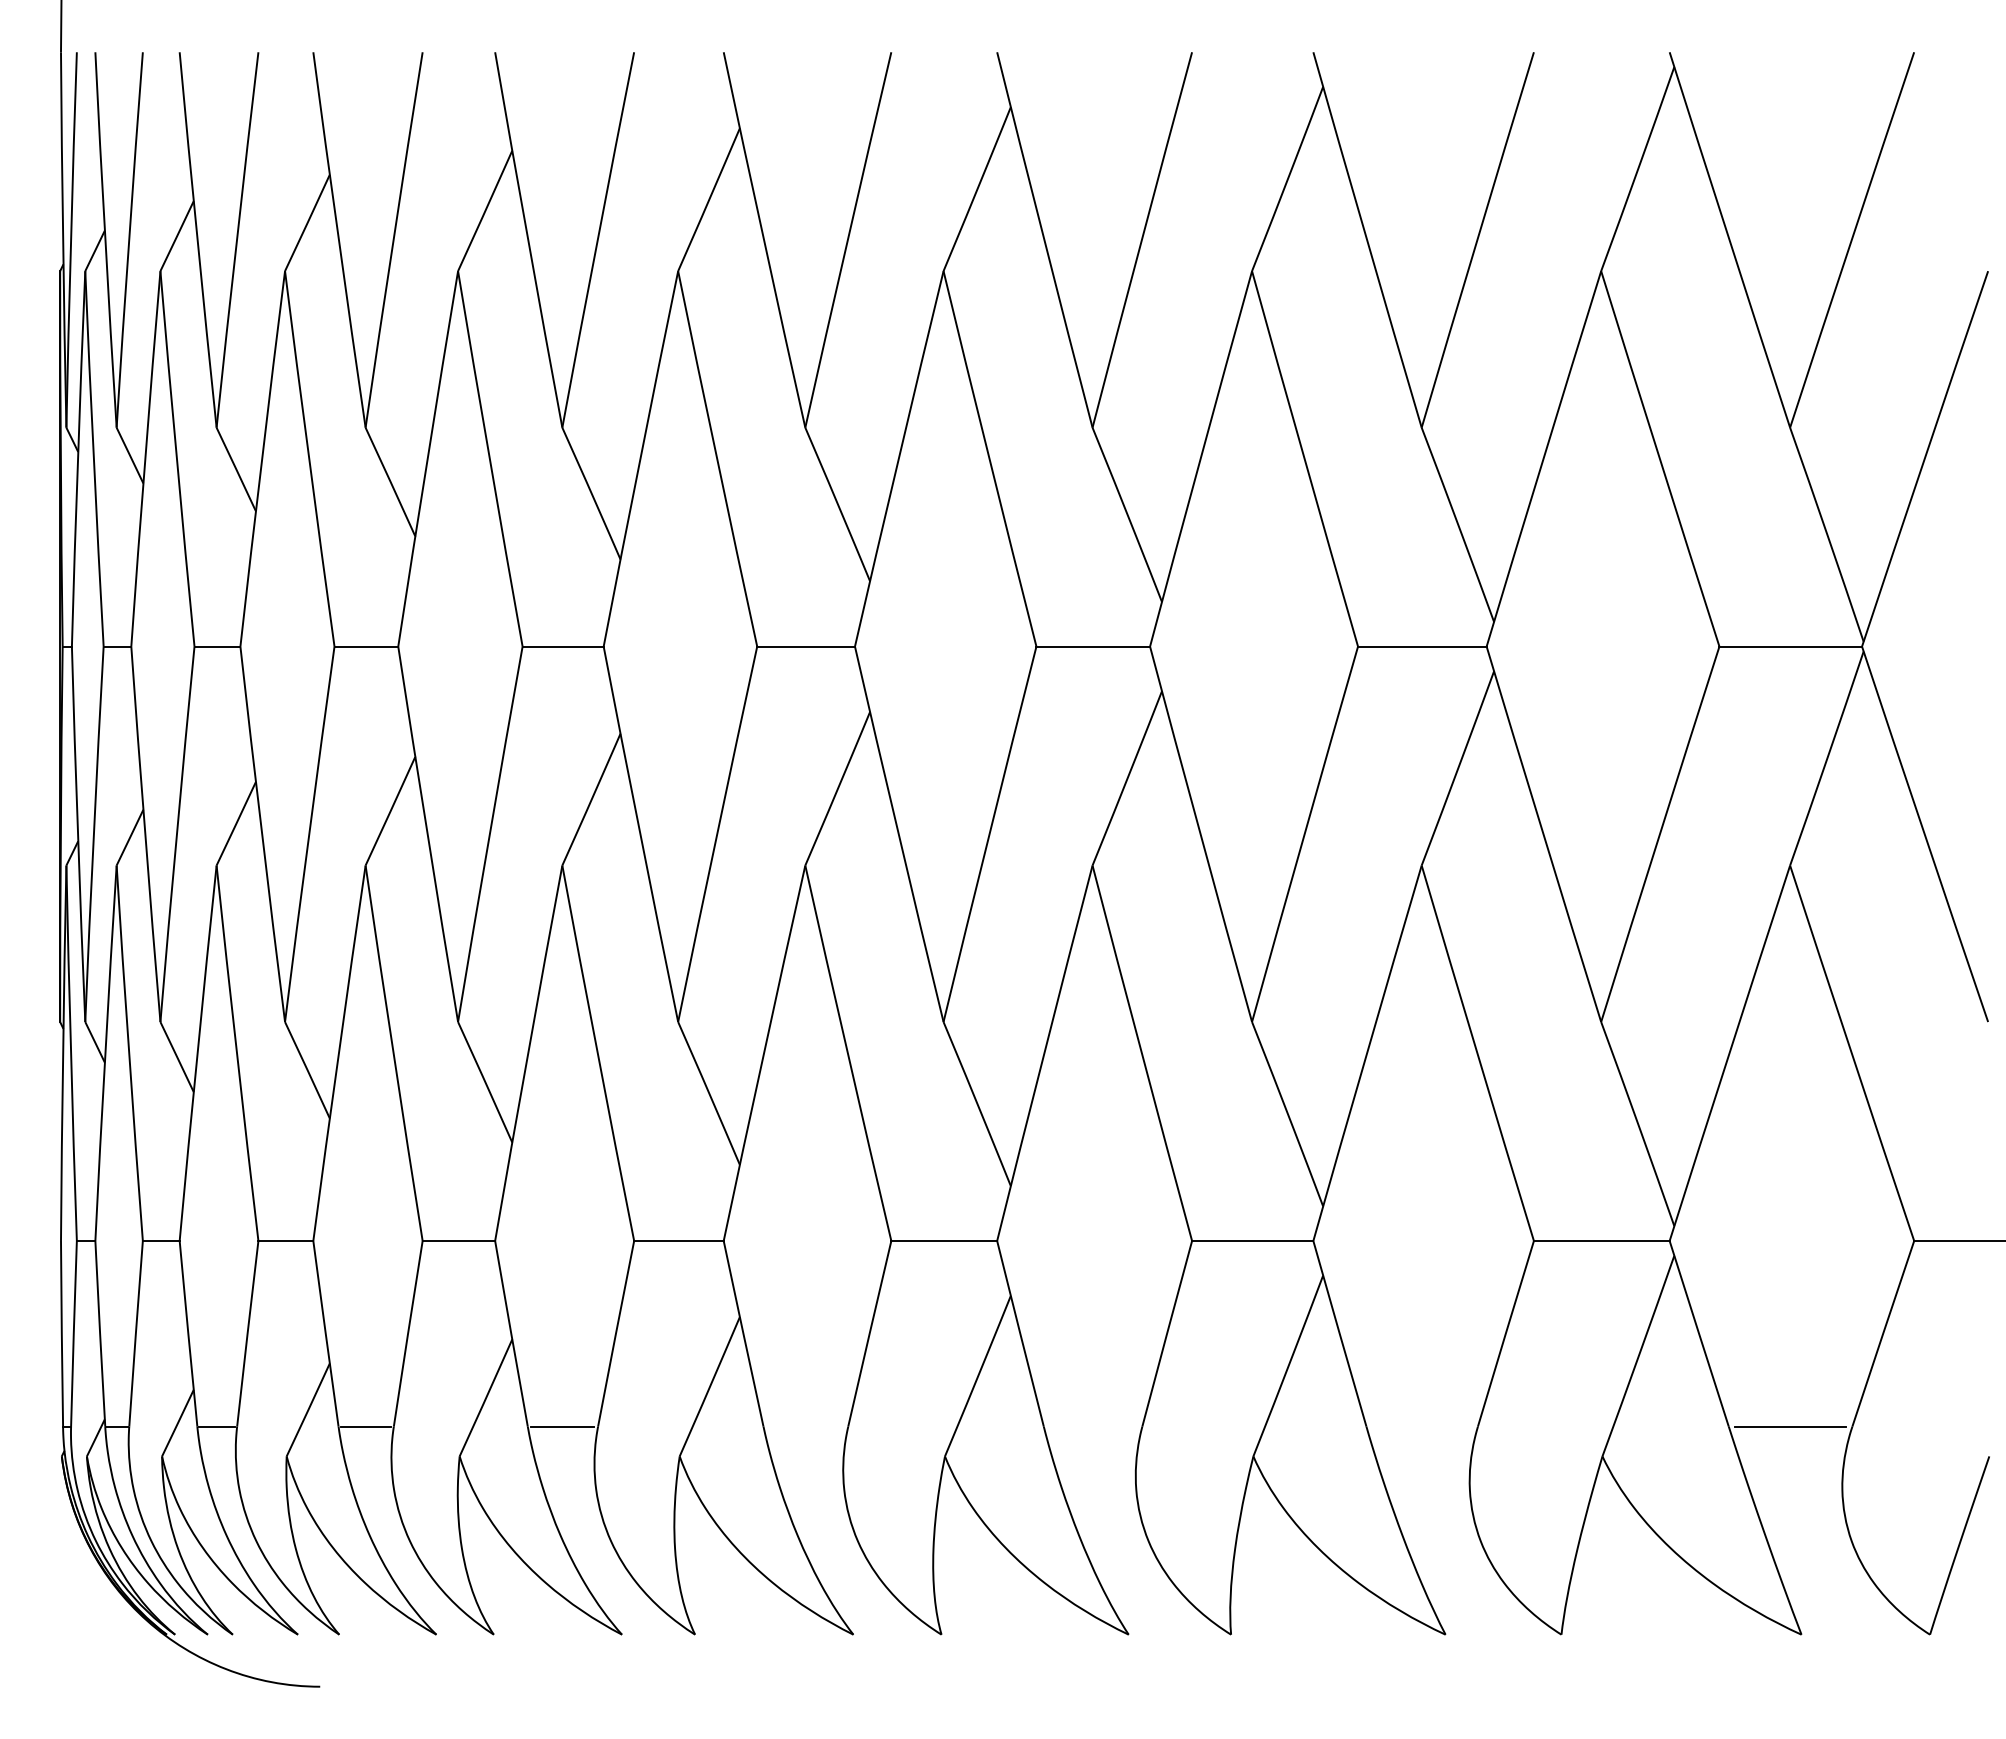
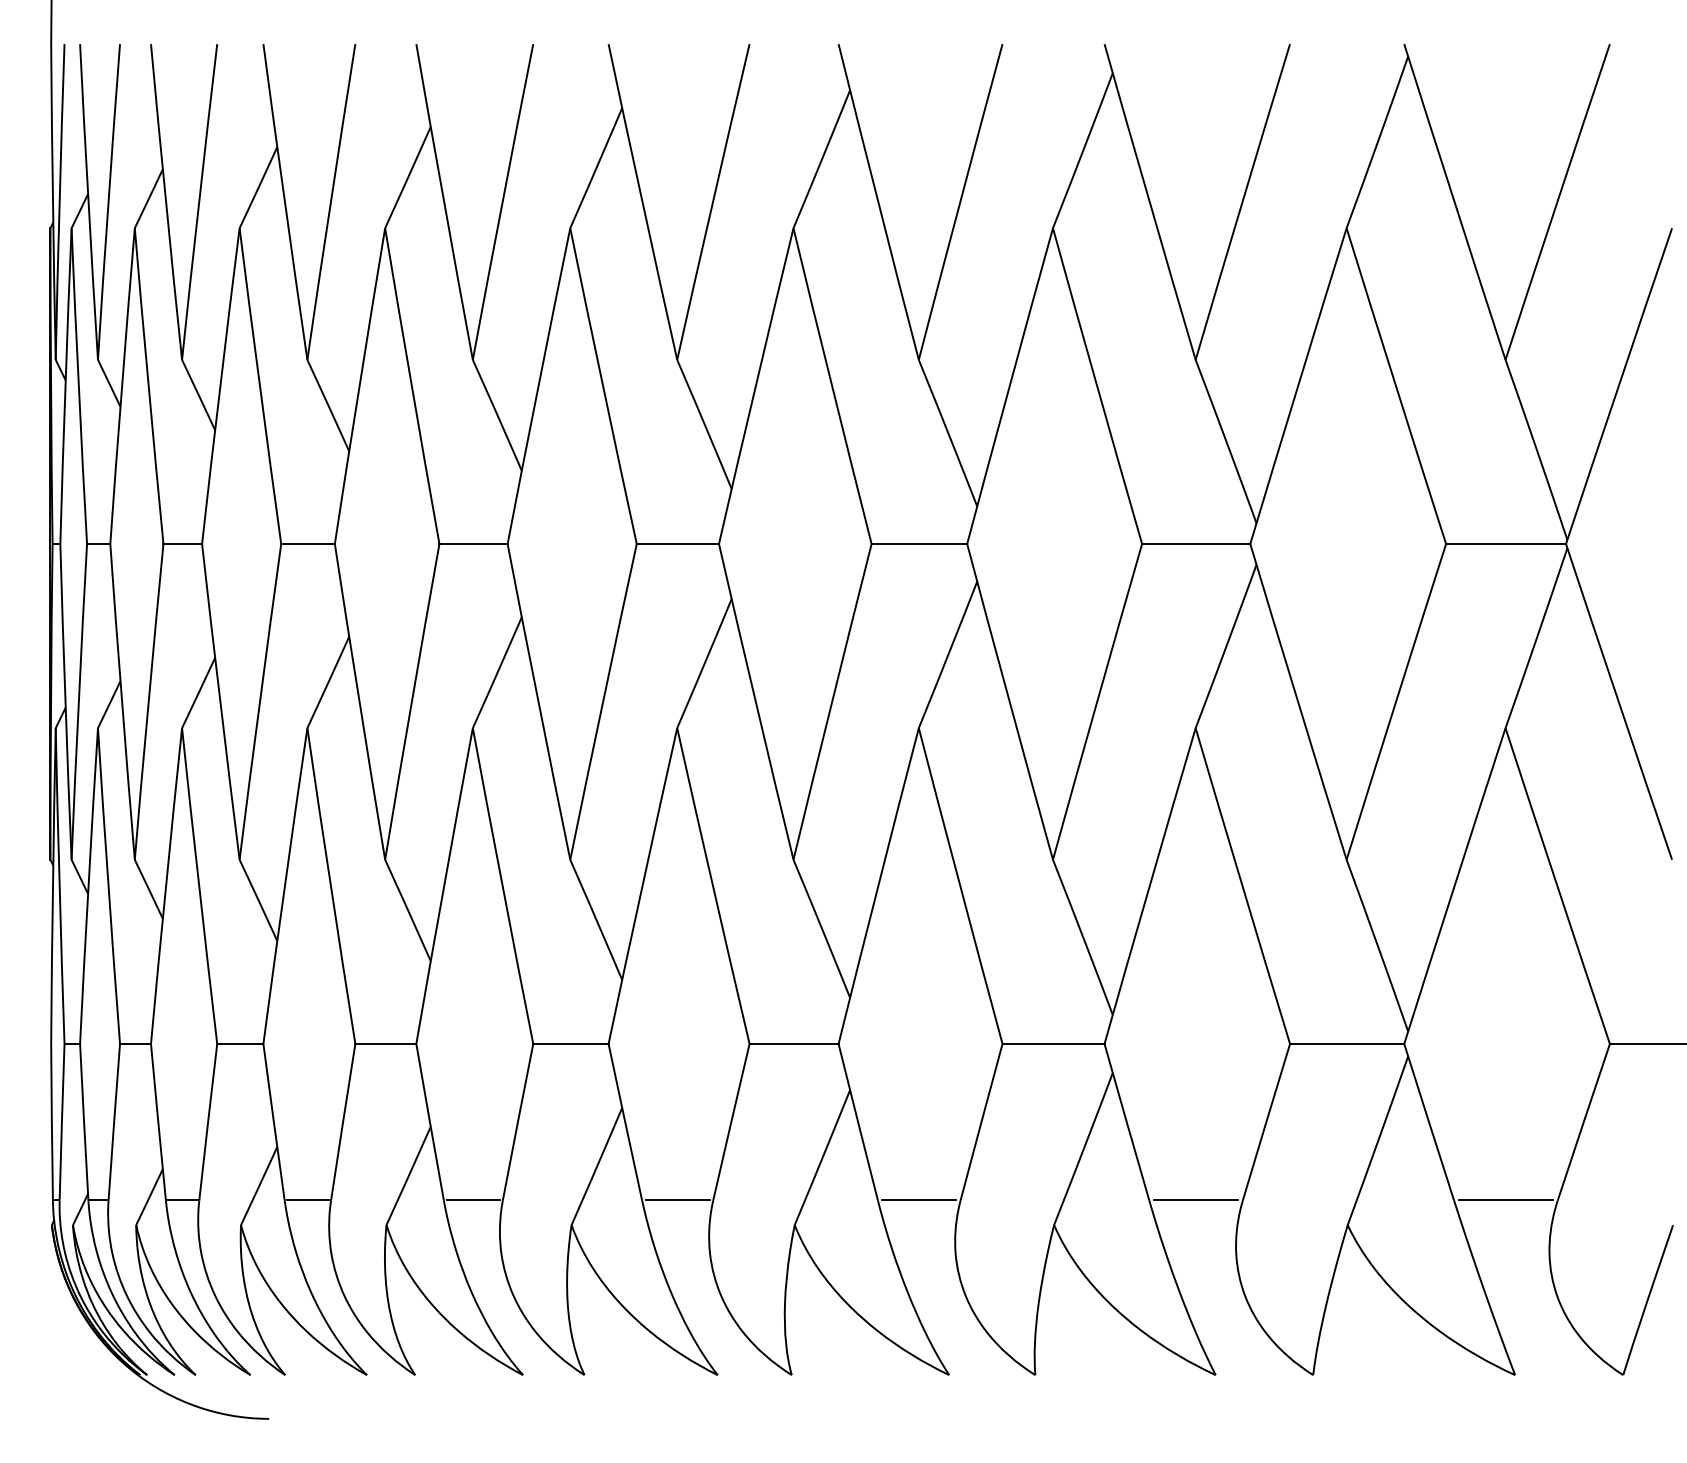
line: (805, 1426) -> (677, 1199), added
line: (1092, 1426) -> (918, 1199), added
line: (1421, 1426) -> (1195, 1199), added

